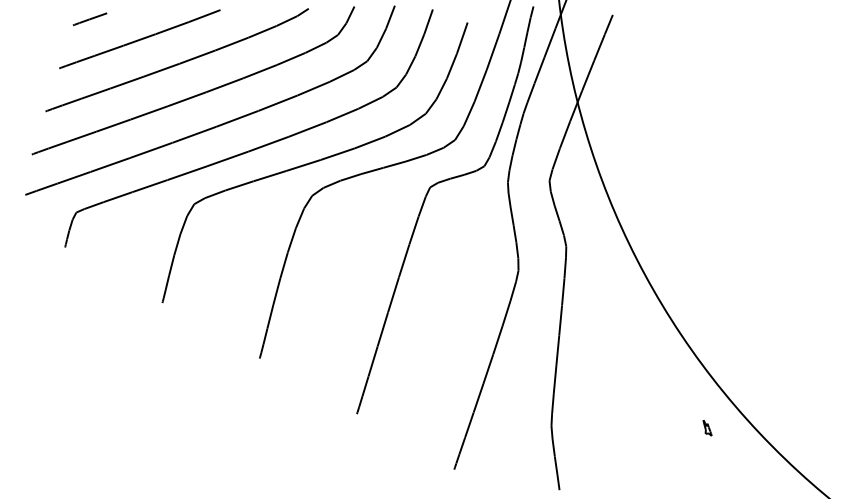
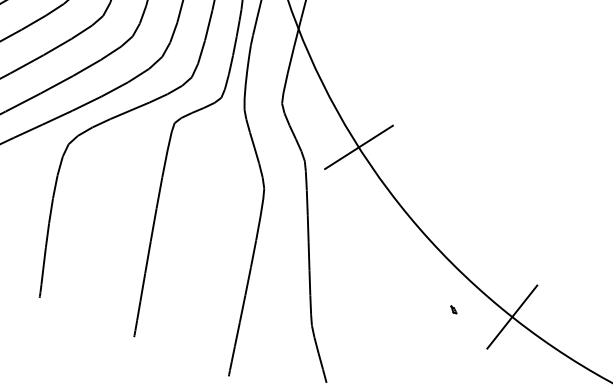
line: (626, 238) -> (358, 147), added
part: (707, 428) -> (453, 310), size x0.62
line: (769, 443) -> (511, 316), added

